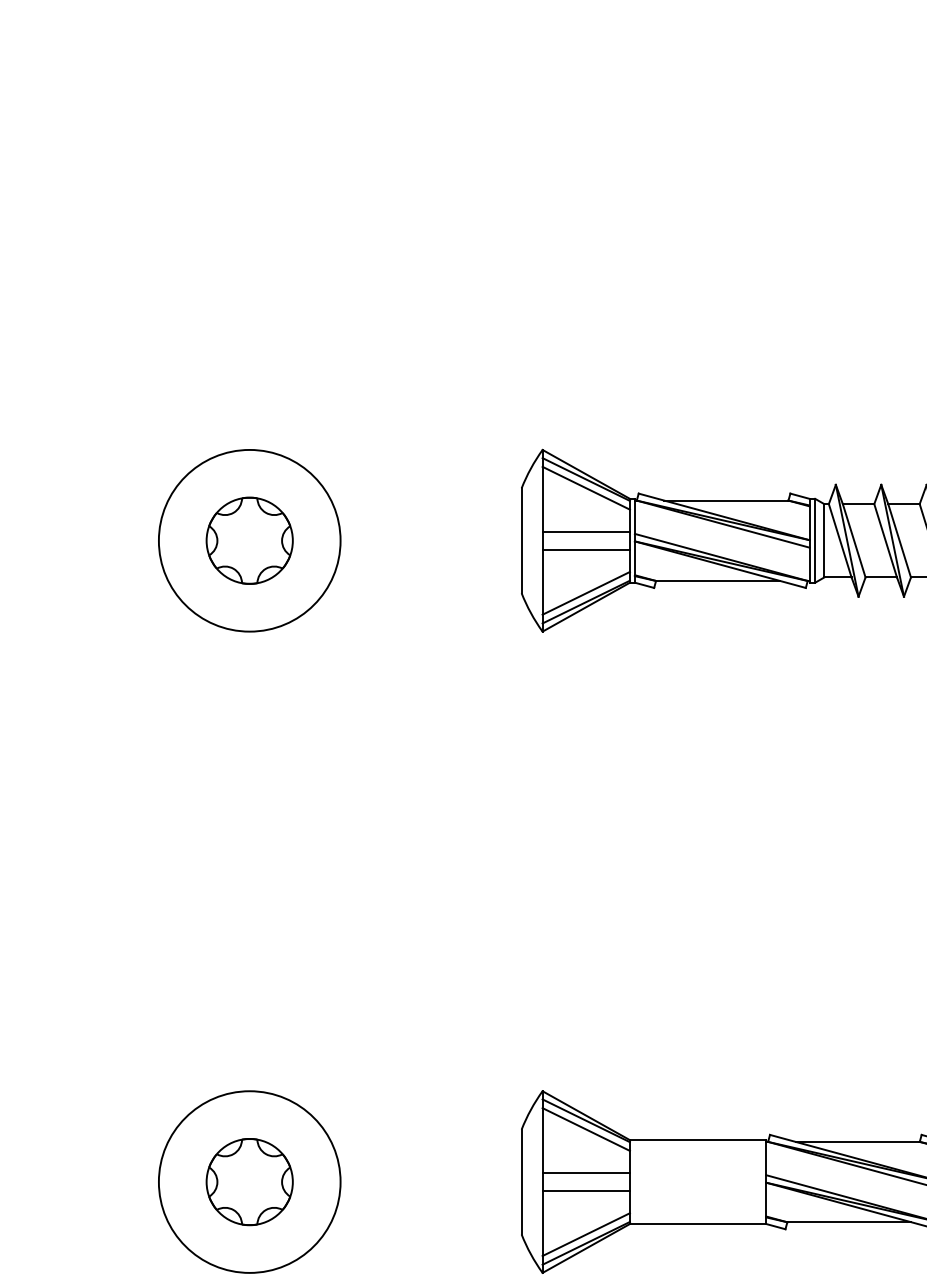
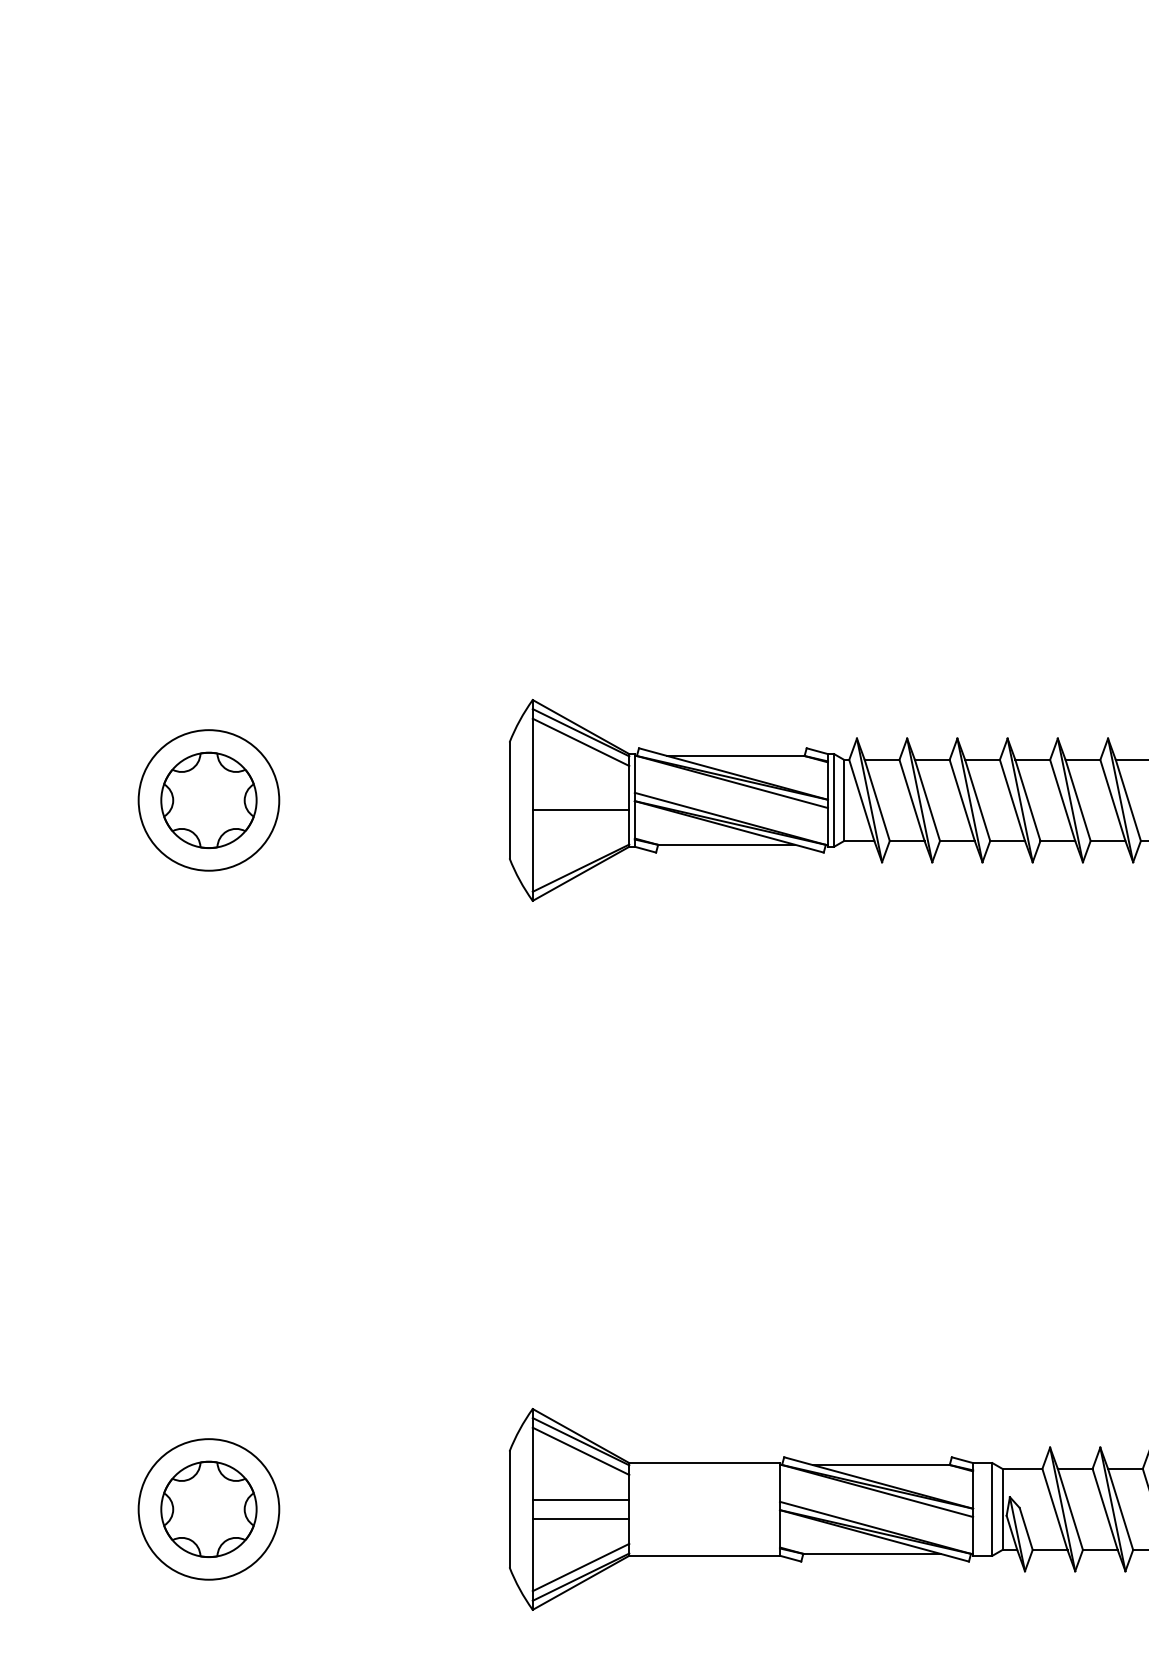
line: (585, 531) -> (580, 790), removed
circle: (249, 540) -> (208, 800), size x0.7
line: (585, 593) -> (580, 858), removed
circle: (249, 1182) -> (208, 1509), size x0.7

